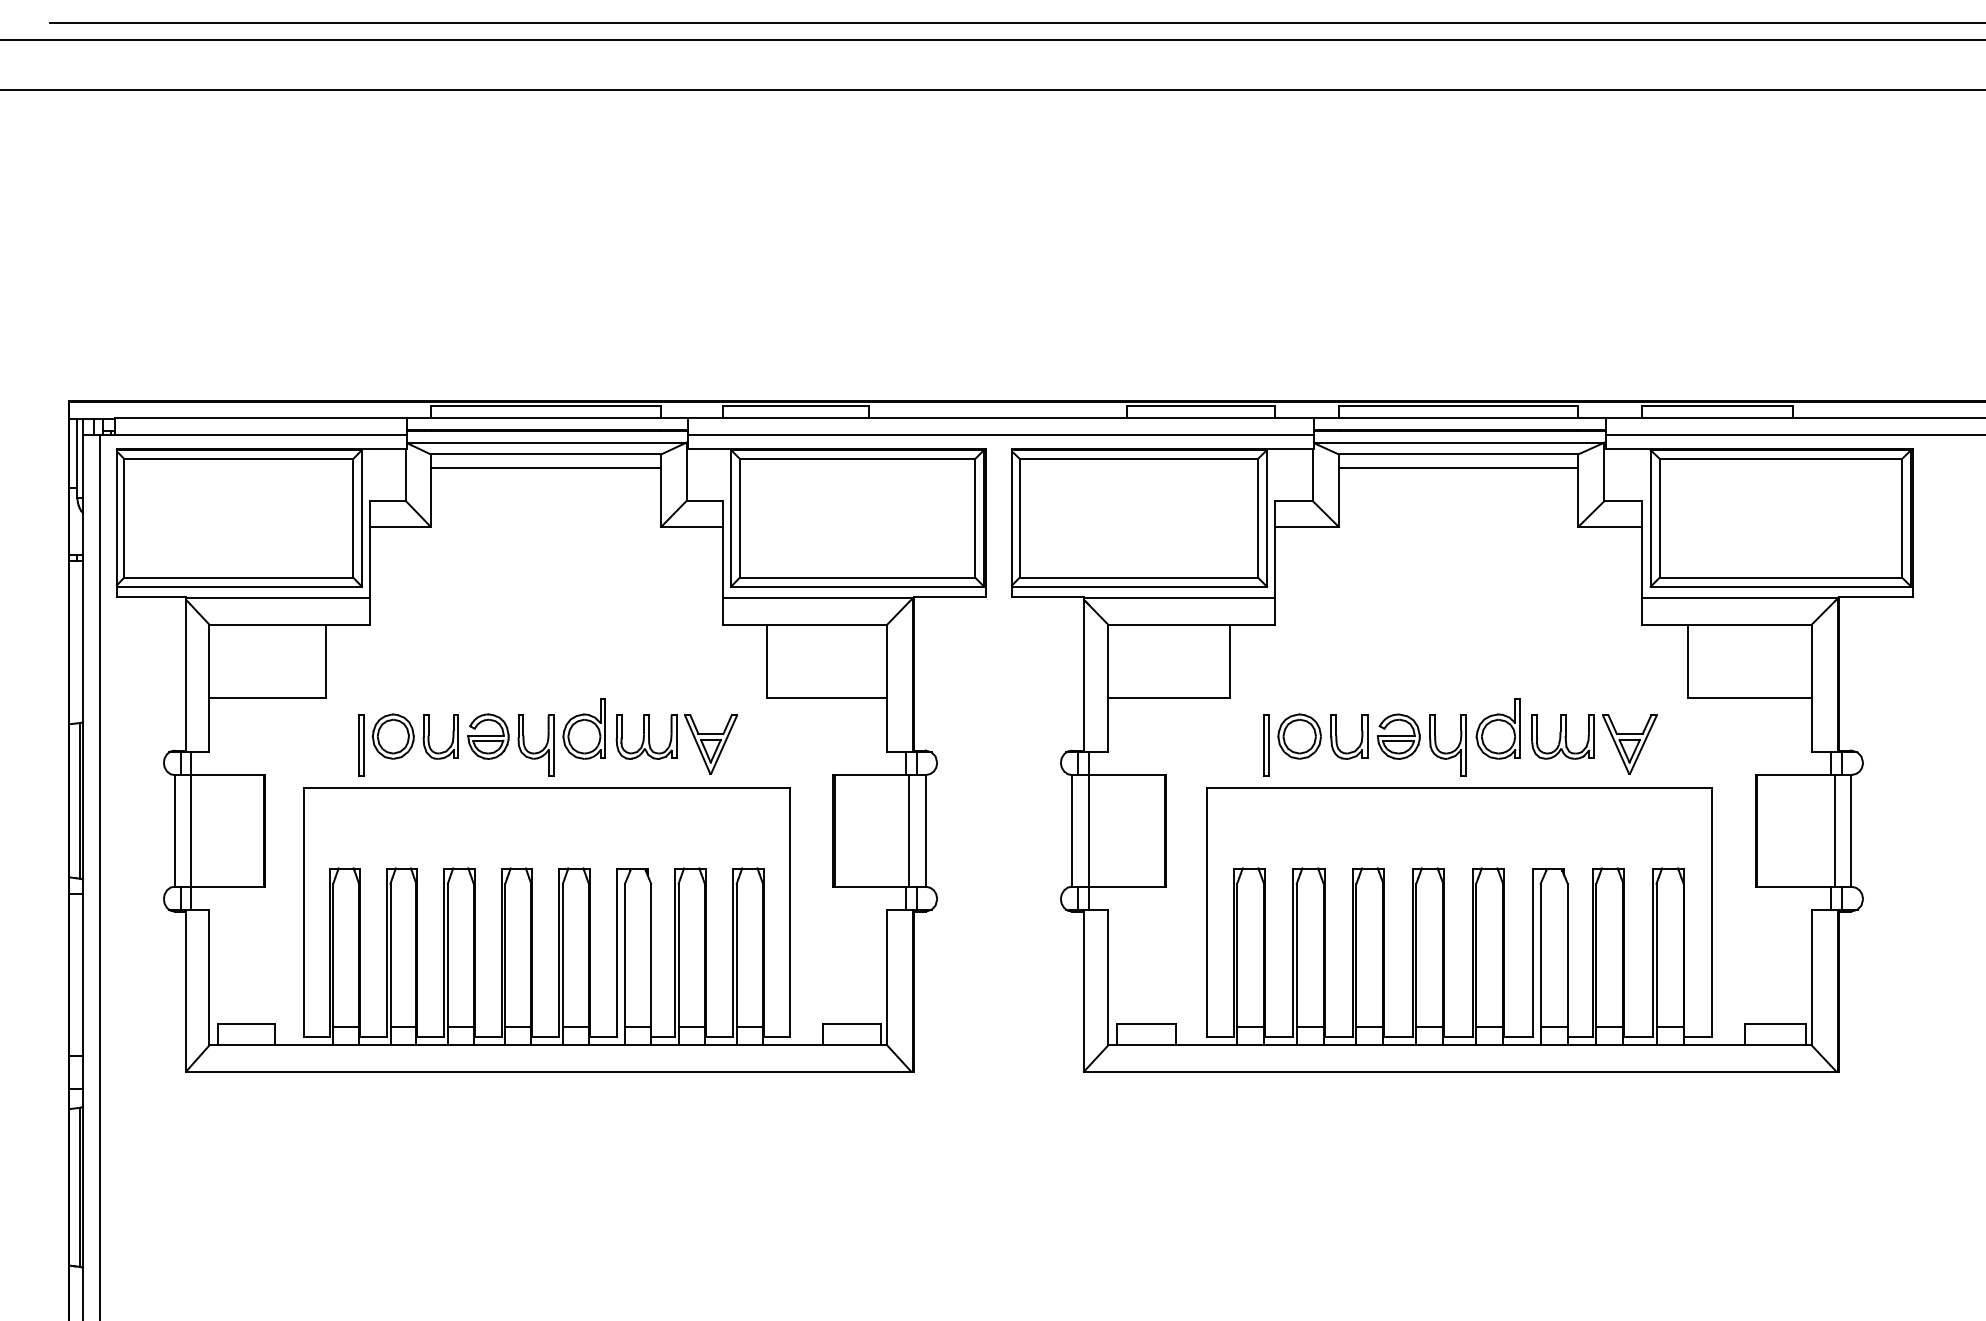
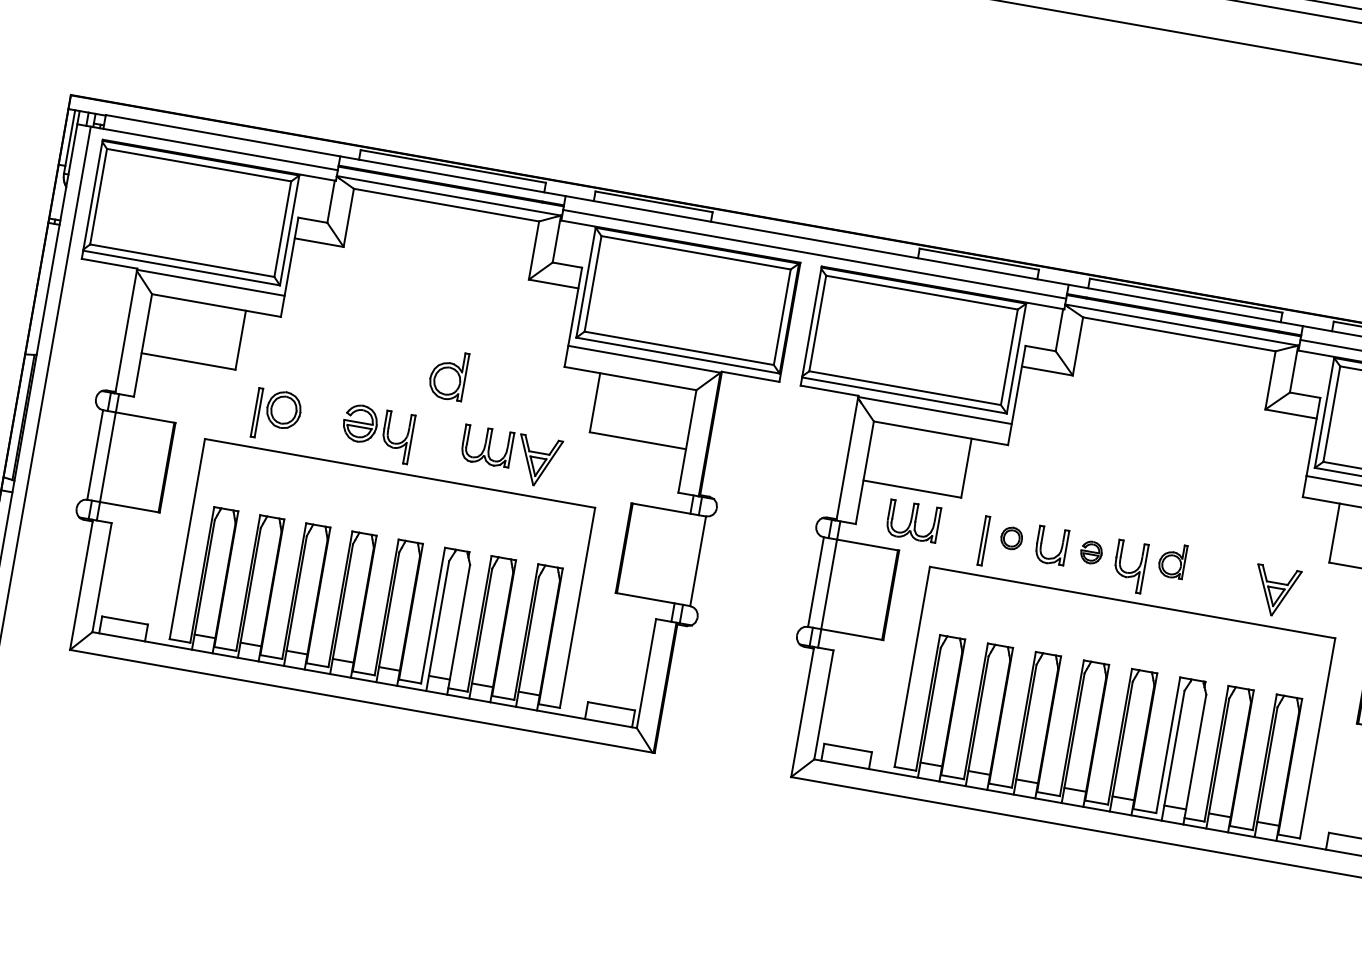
line: (545, 467) -> (444, 215), removed
line: (1458, 467) -> (1177, 344), removed
part: (583, 728) -> (447, 374), moved
part: (1497, 728) -> (1171, 560), size x0.7
part: (429, 736) -> (312, 415), removed
part: (1299, 736) -> (1011, 538), size x0.6
part: (1398, 736) -> (1091, 552), size x0.6
part: (1562, 736) -> (912, 520), moved
line: (909, 830) -> (685, 558), removed

